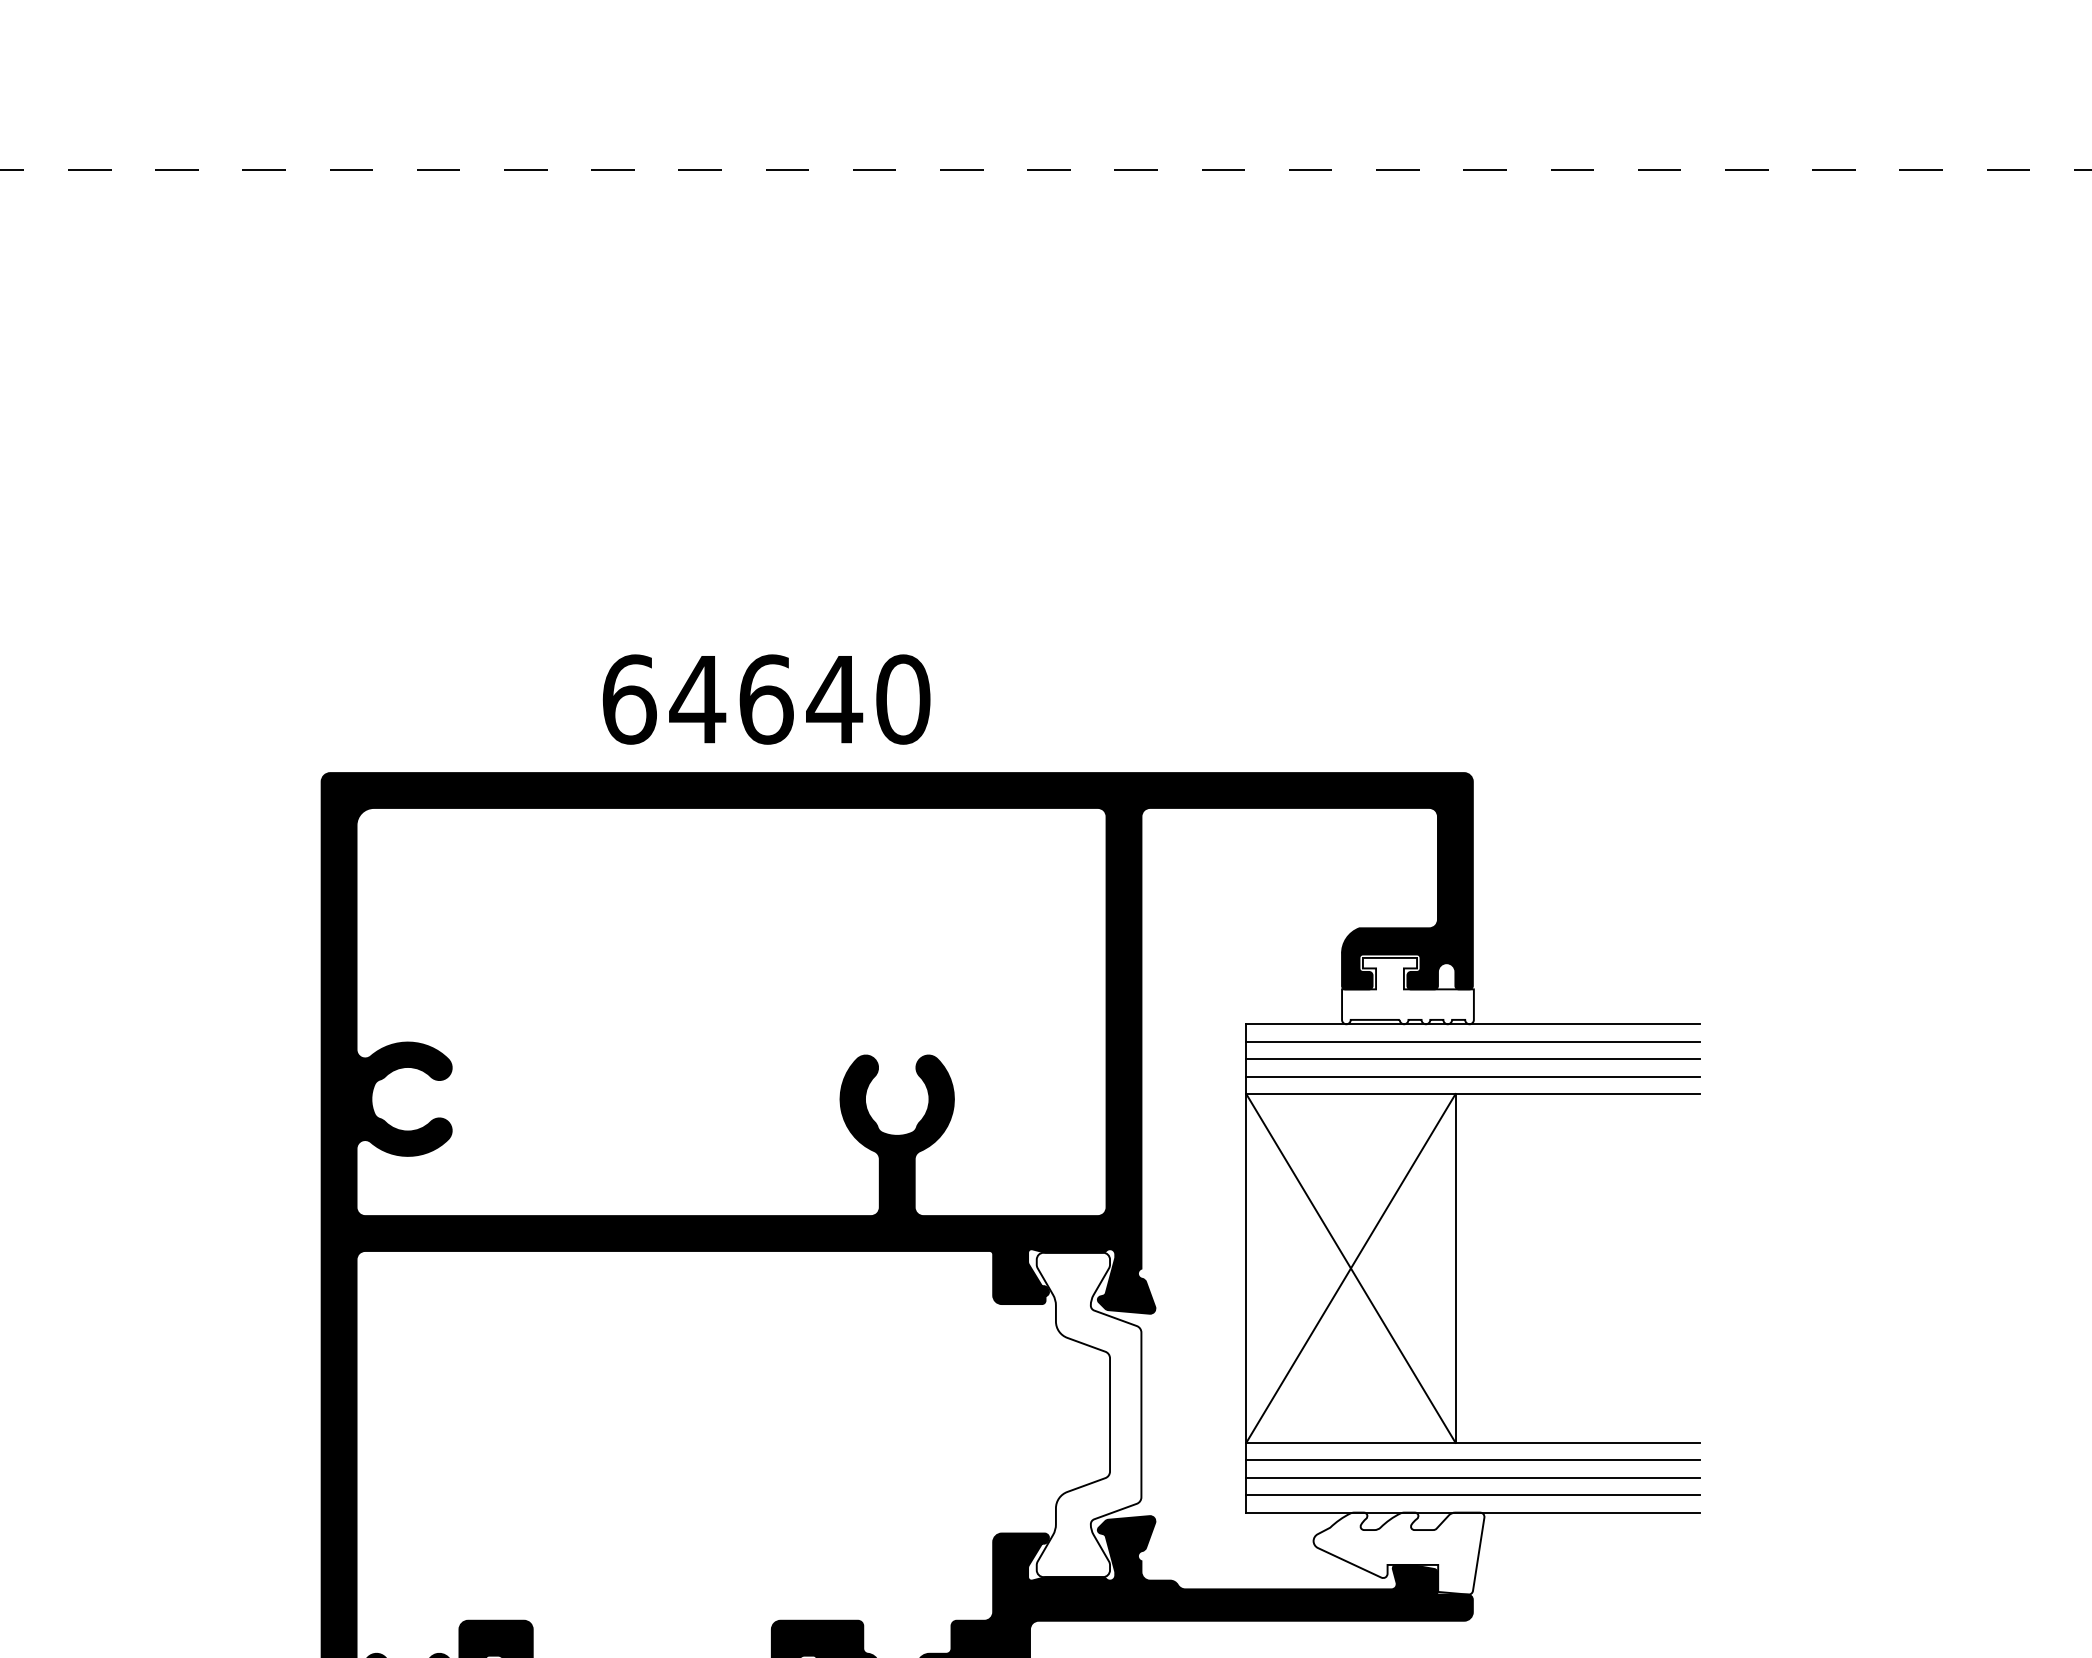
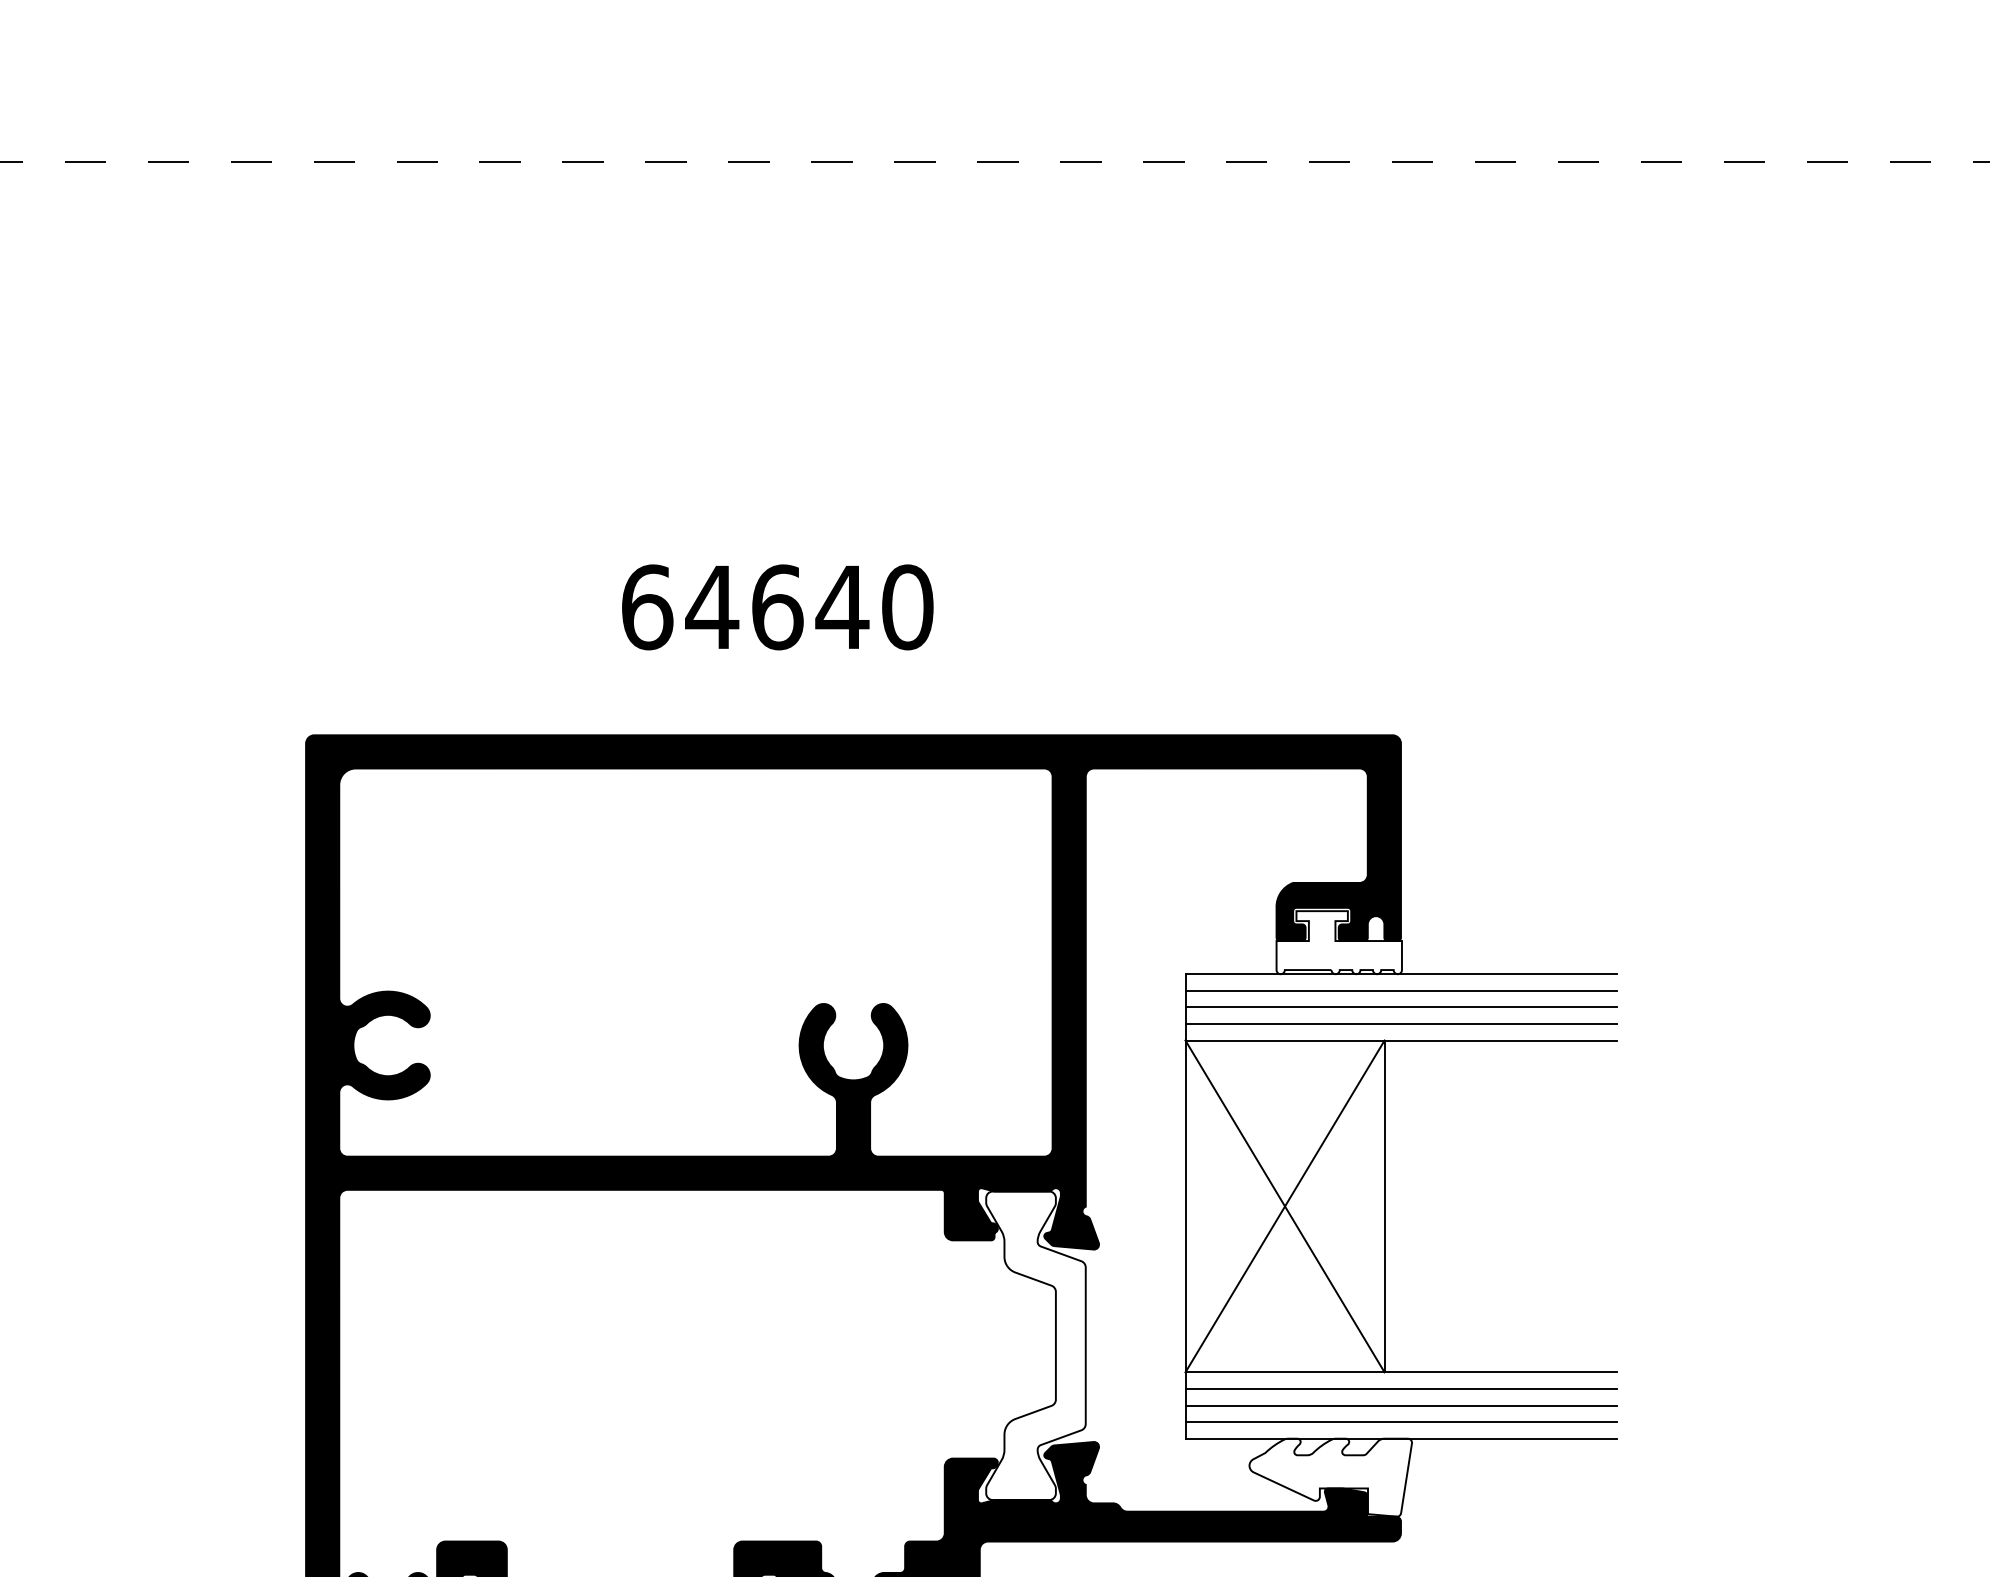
text: (766, 699) -> (777, 607), moved

